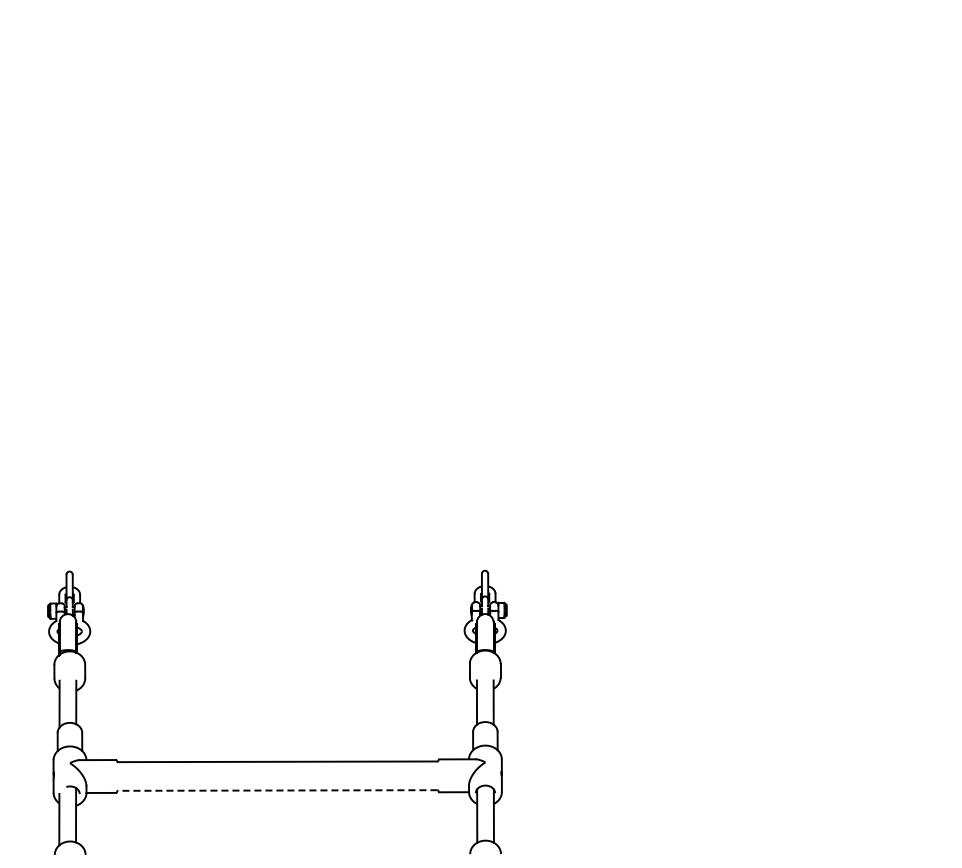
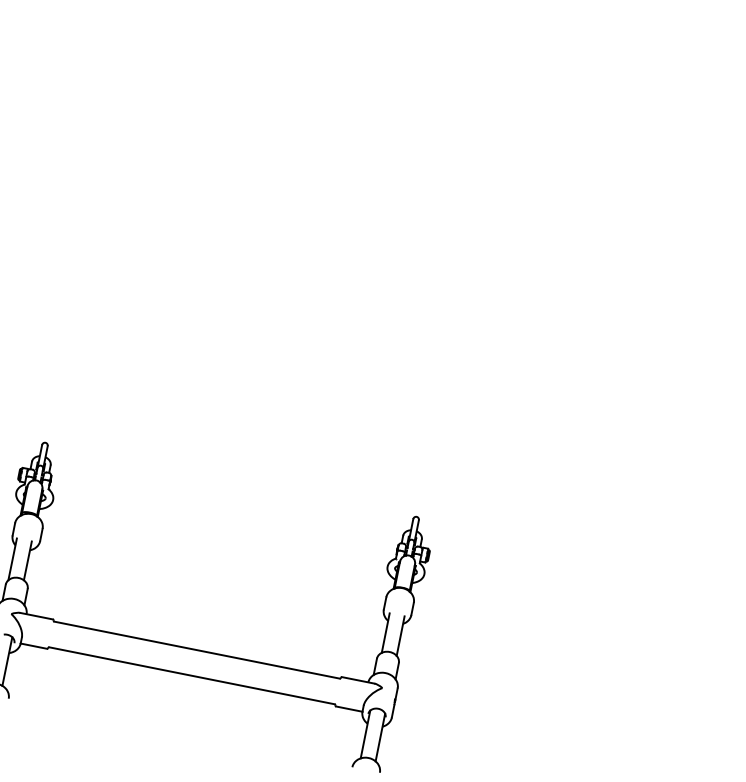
line: (277, 790) -> (191, 675), dashed -> solid

